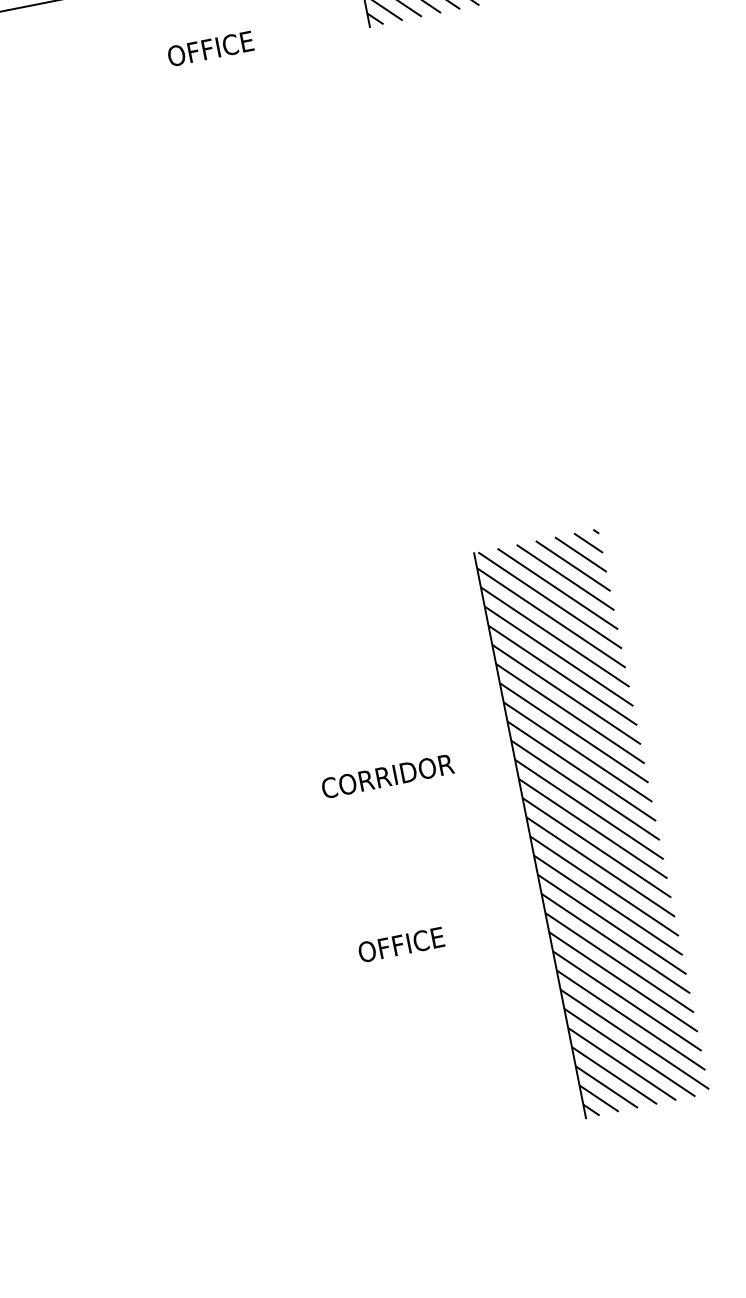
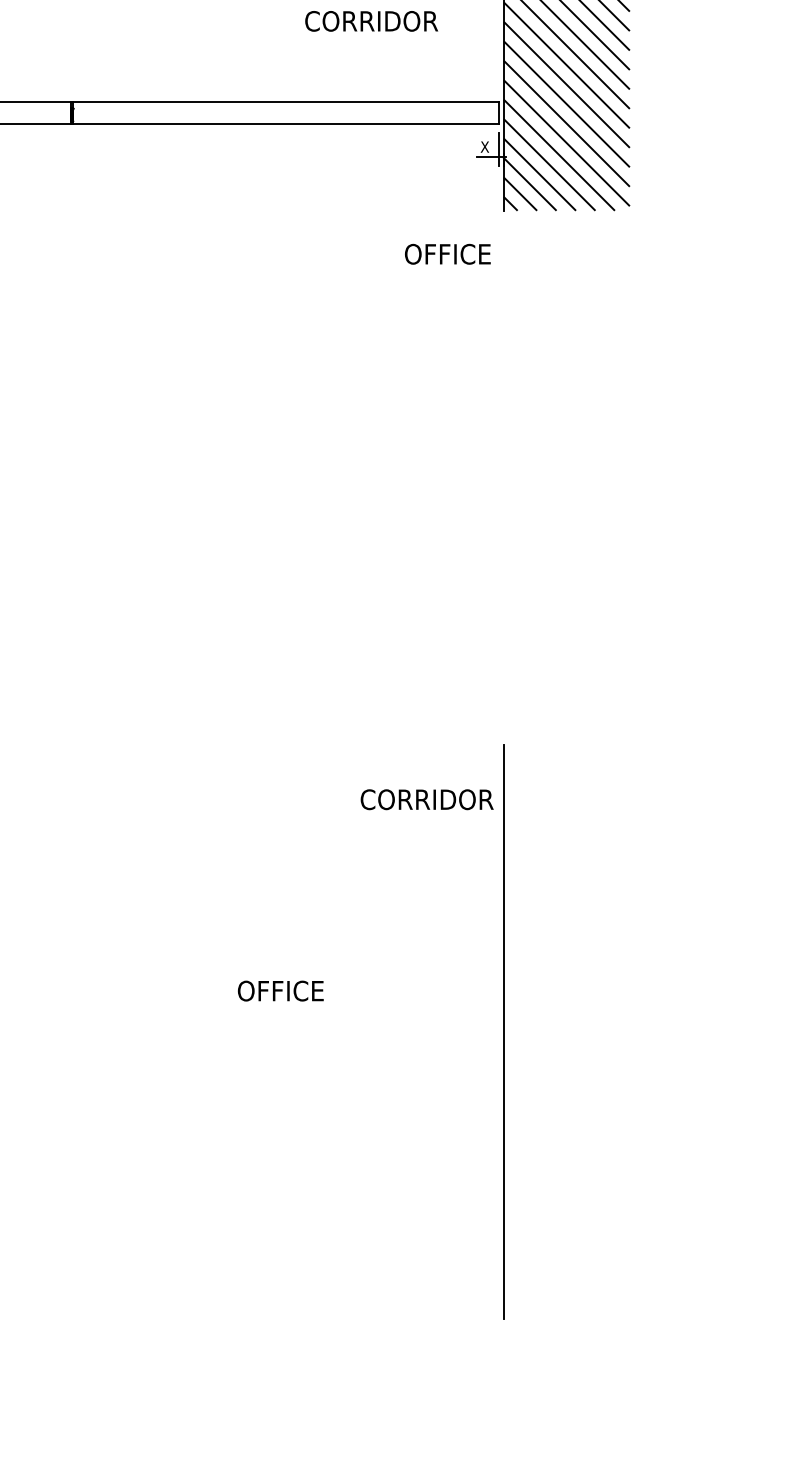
text: (210, 48) -> (447, 253), moved
text: (387, 776) -> (426, 799), moved
hatch: (591, 823) -> (566, 1032), removed
text: (400, 944) -> (280, 990), moved

